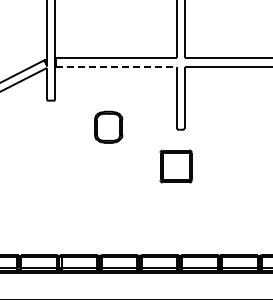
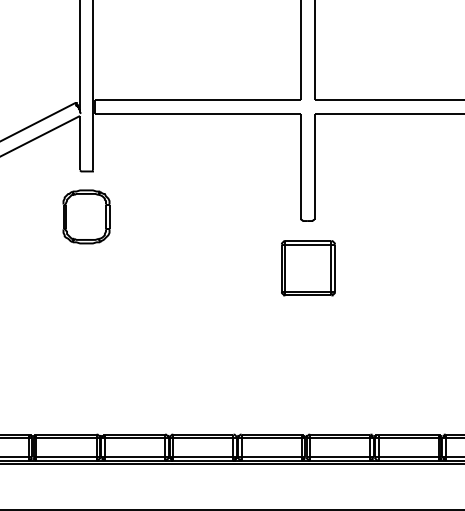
line: (116, 66) -> (198, 113), dashed -> solid
part: (108, 126) -> (86, 215), moved
part: (175, 166) -> (307, 268), moved

